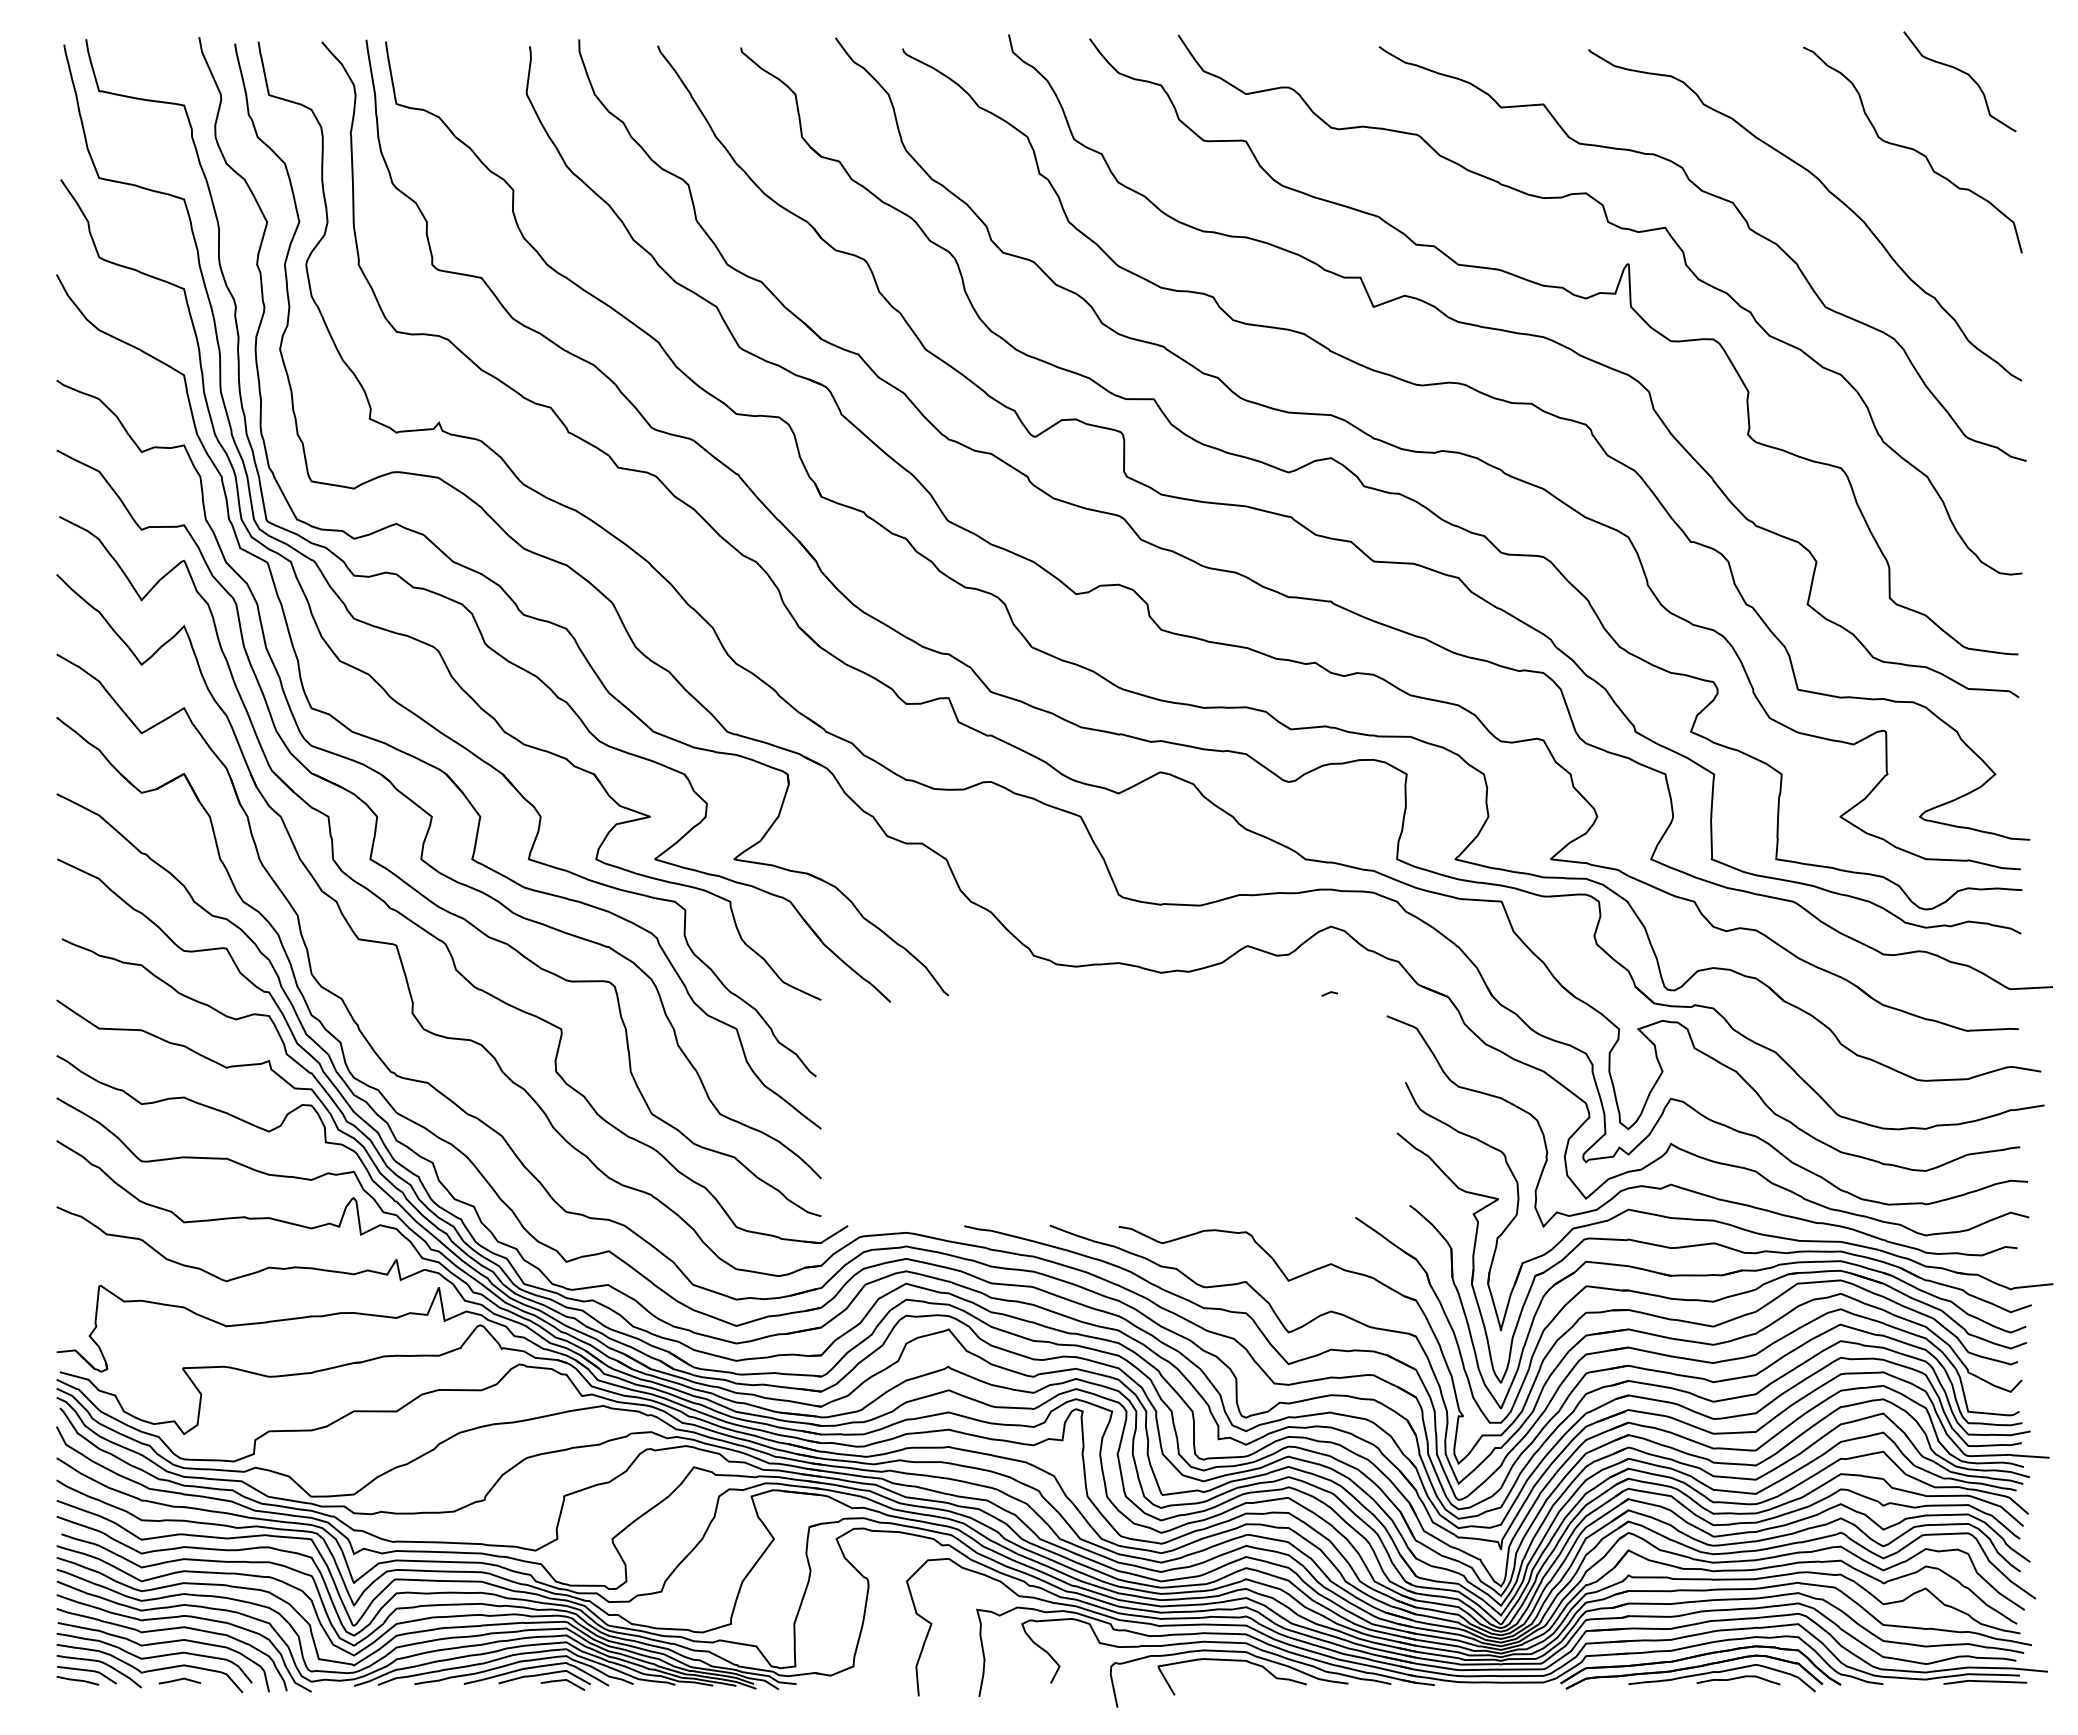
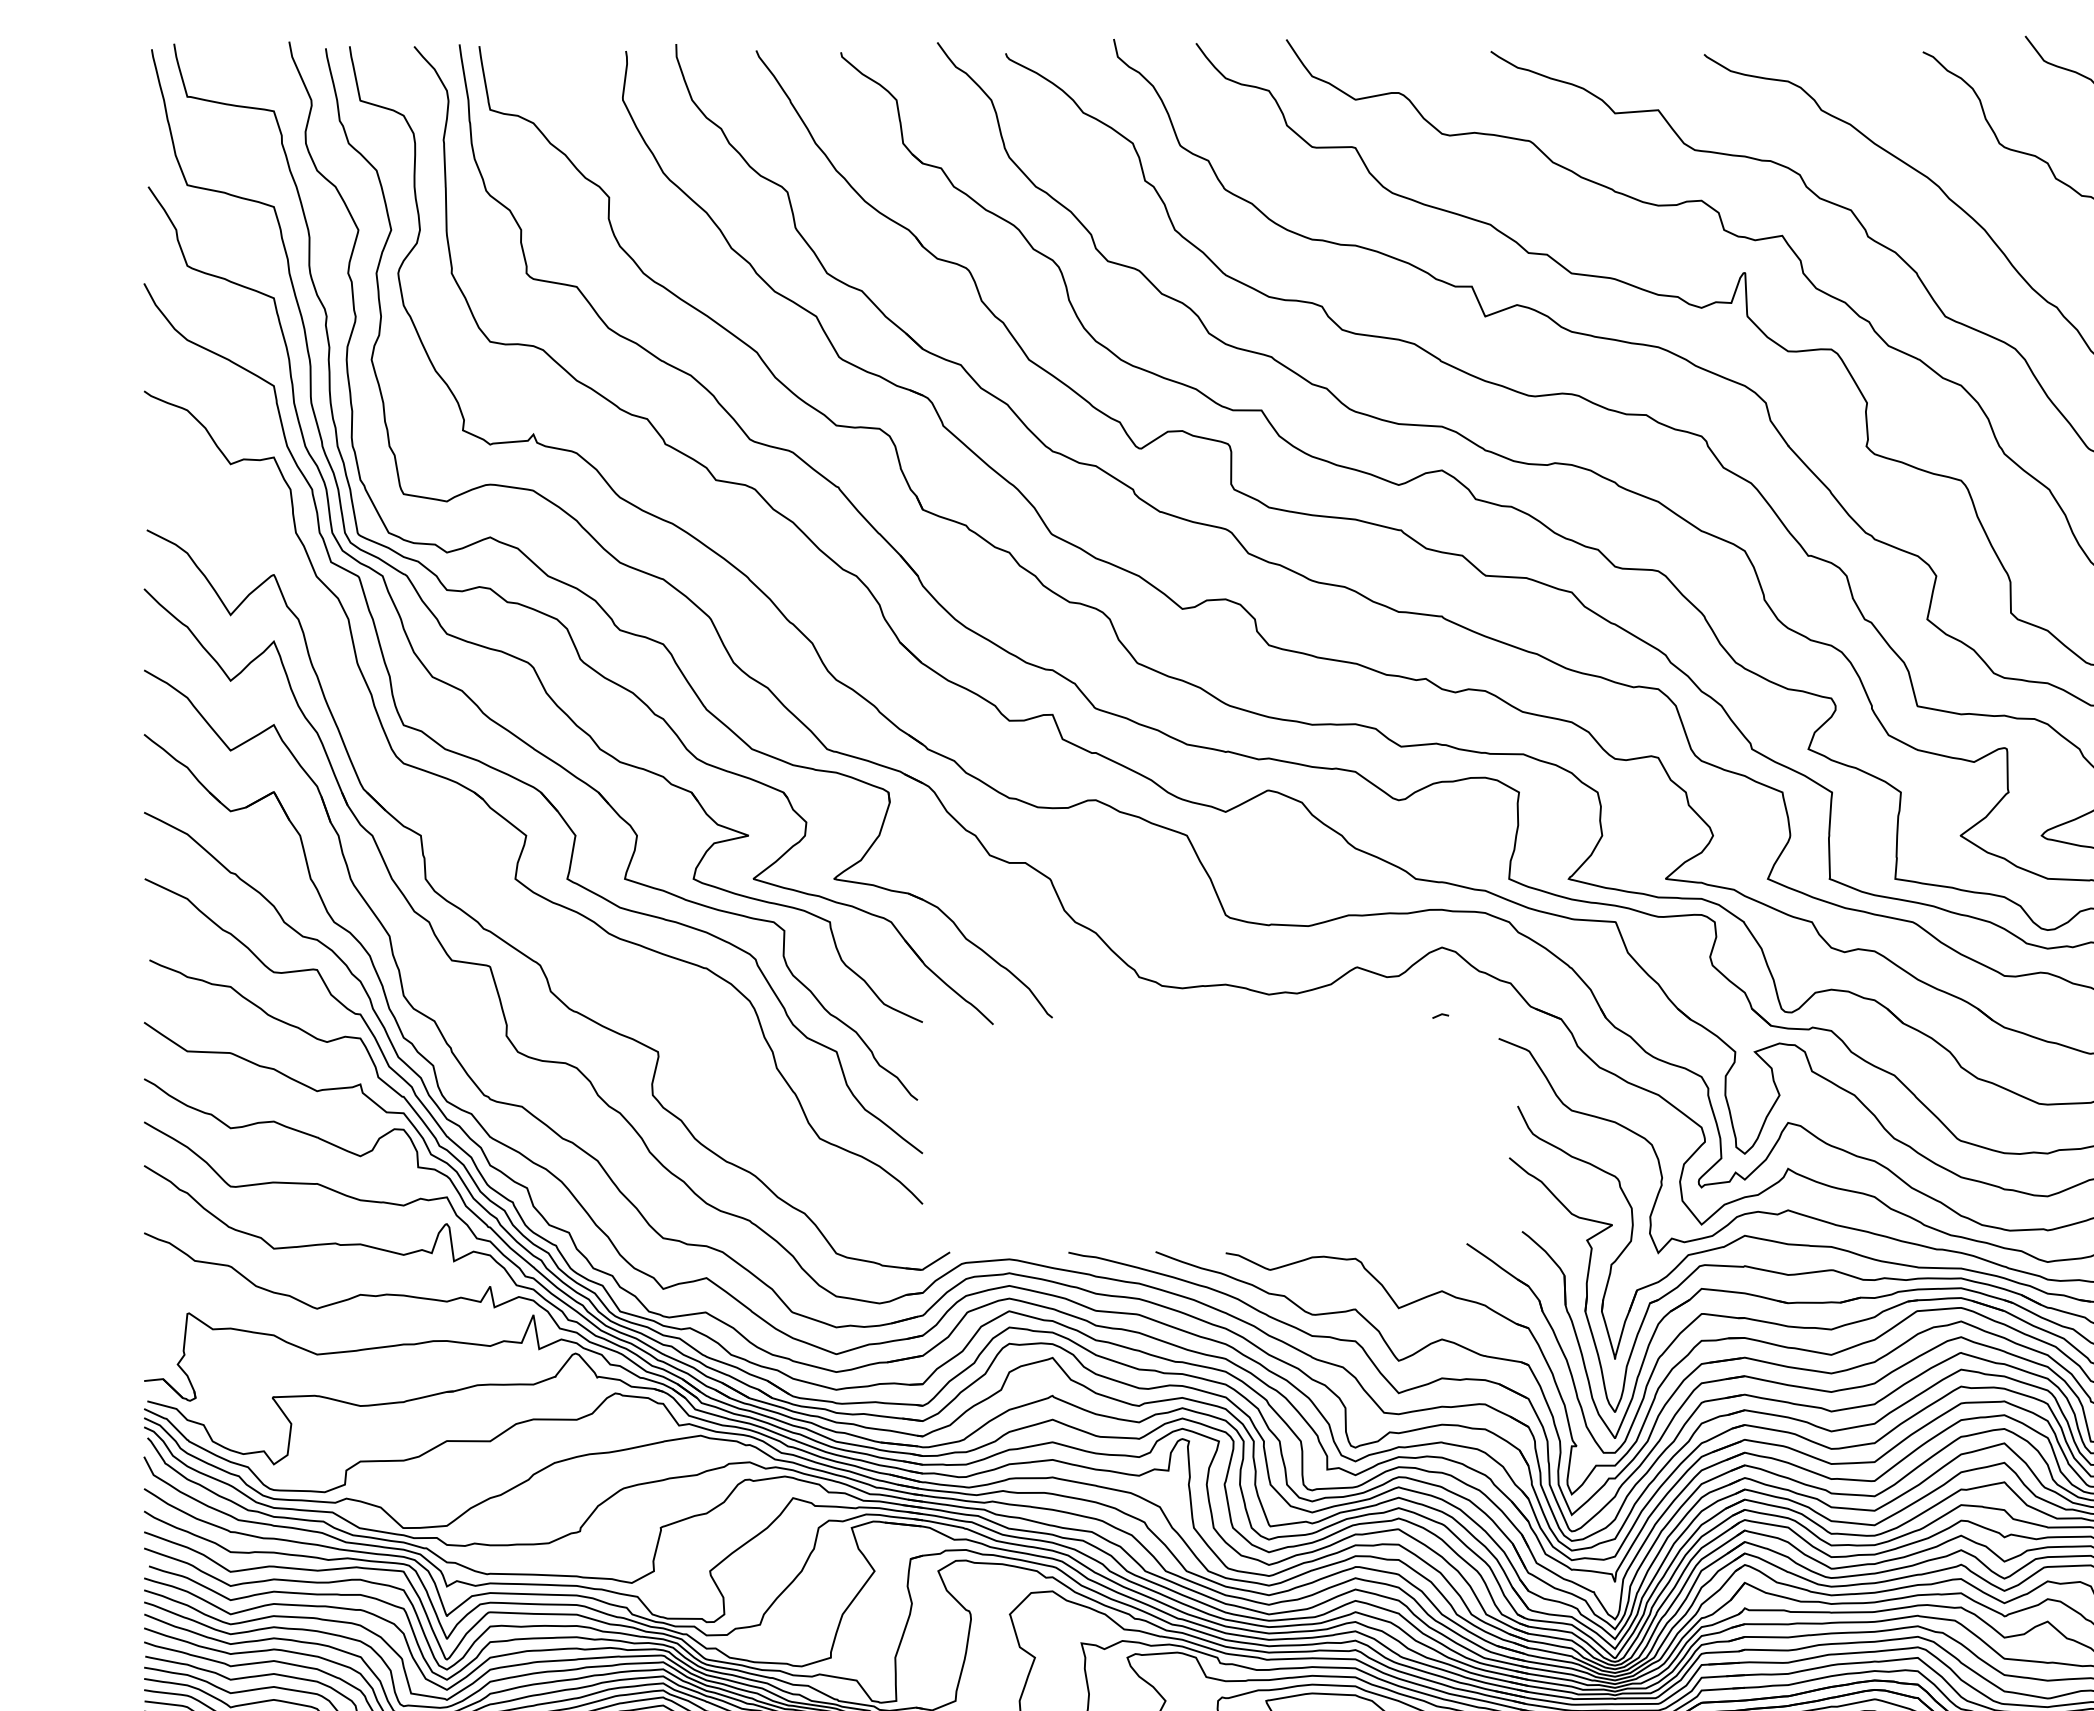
part: (404, 880) -> (498, 900), removed

